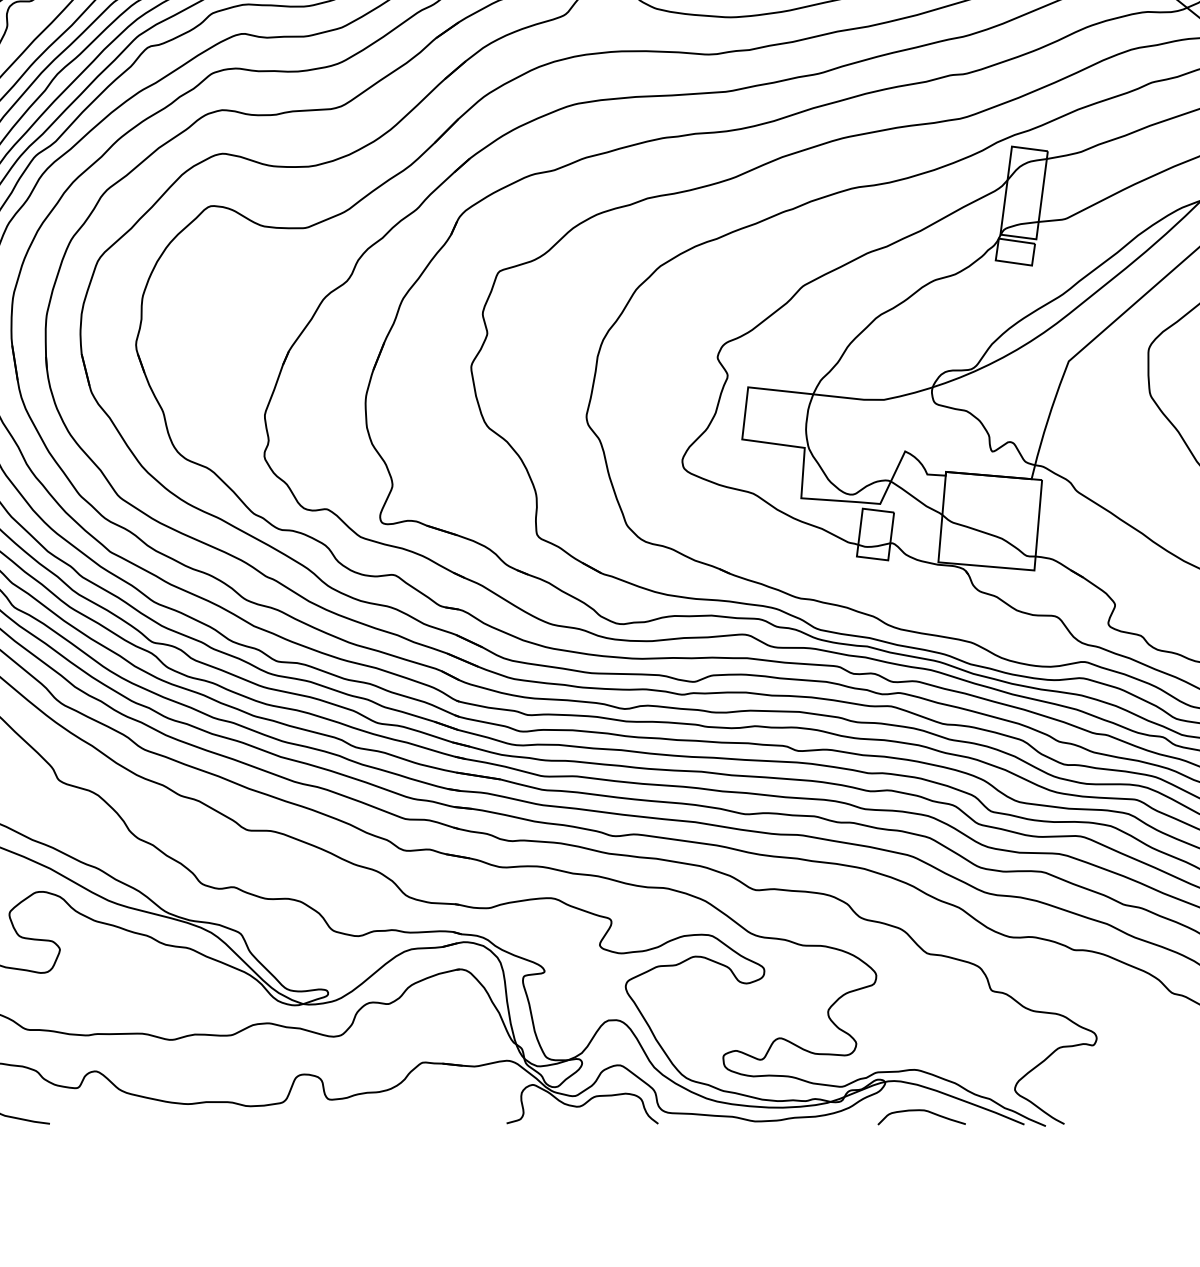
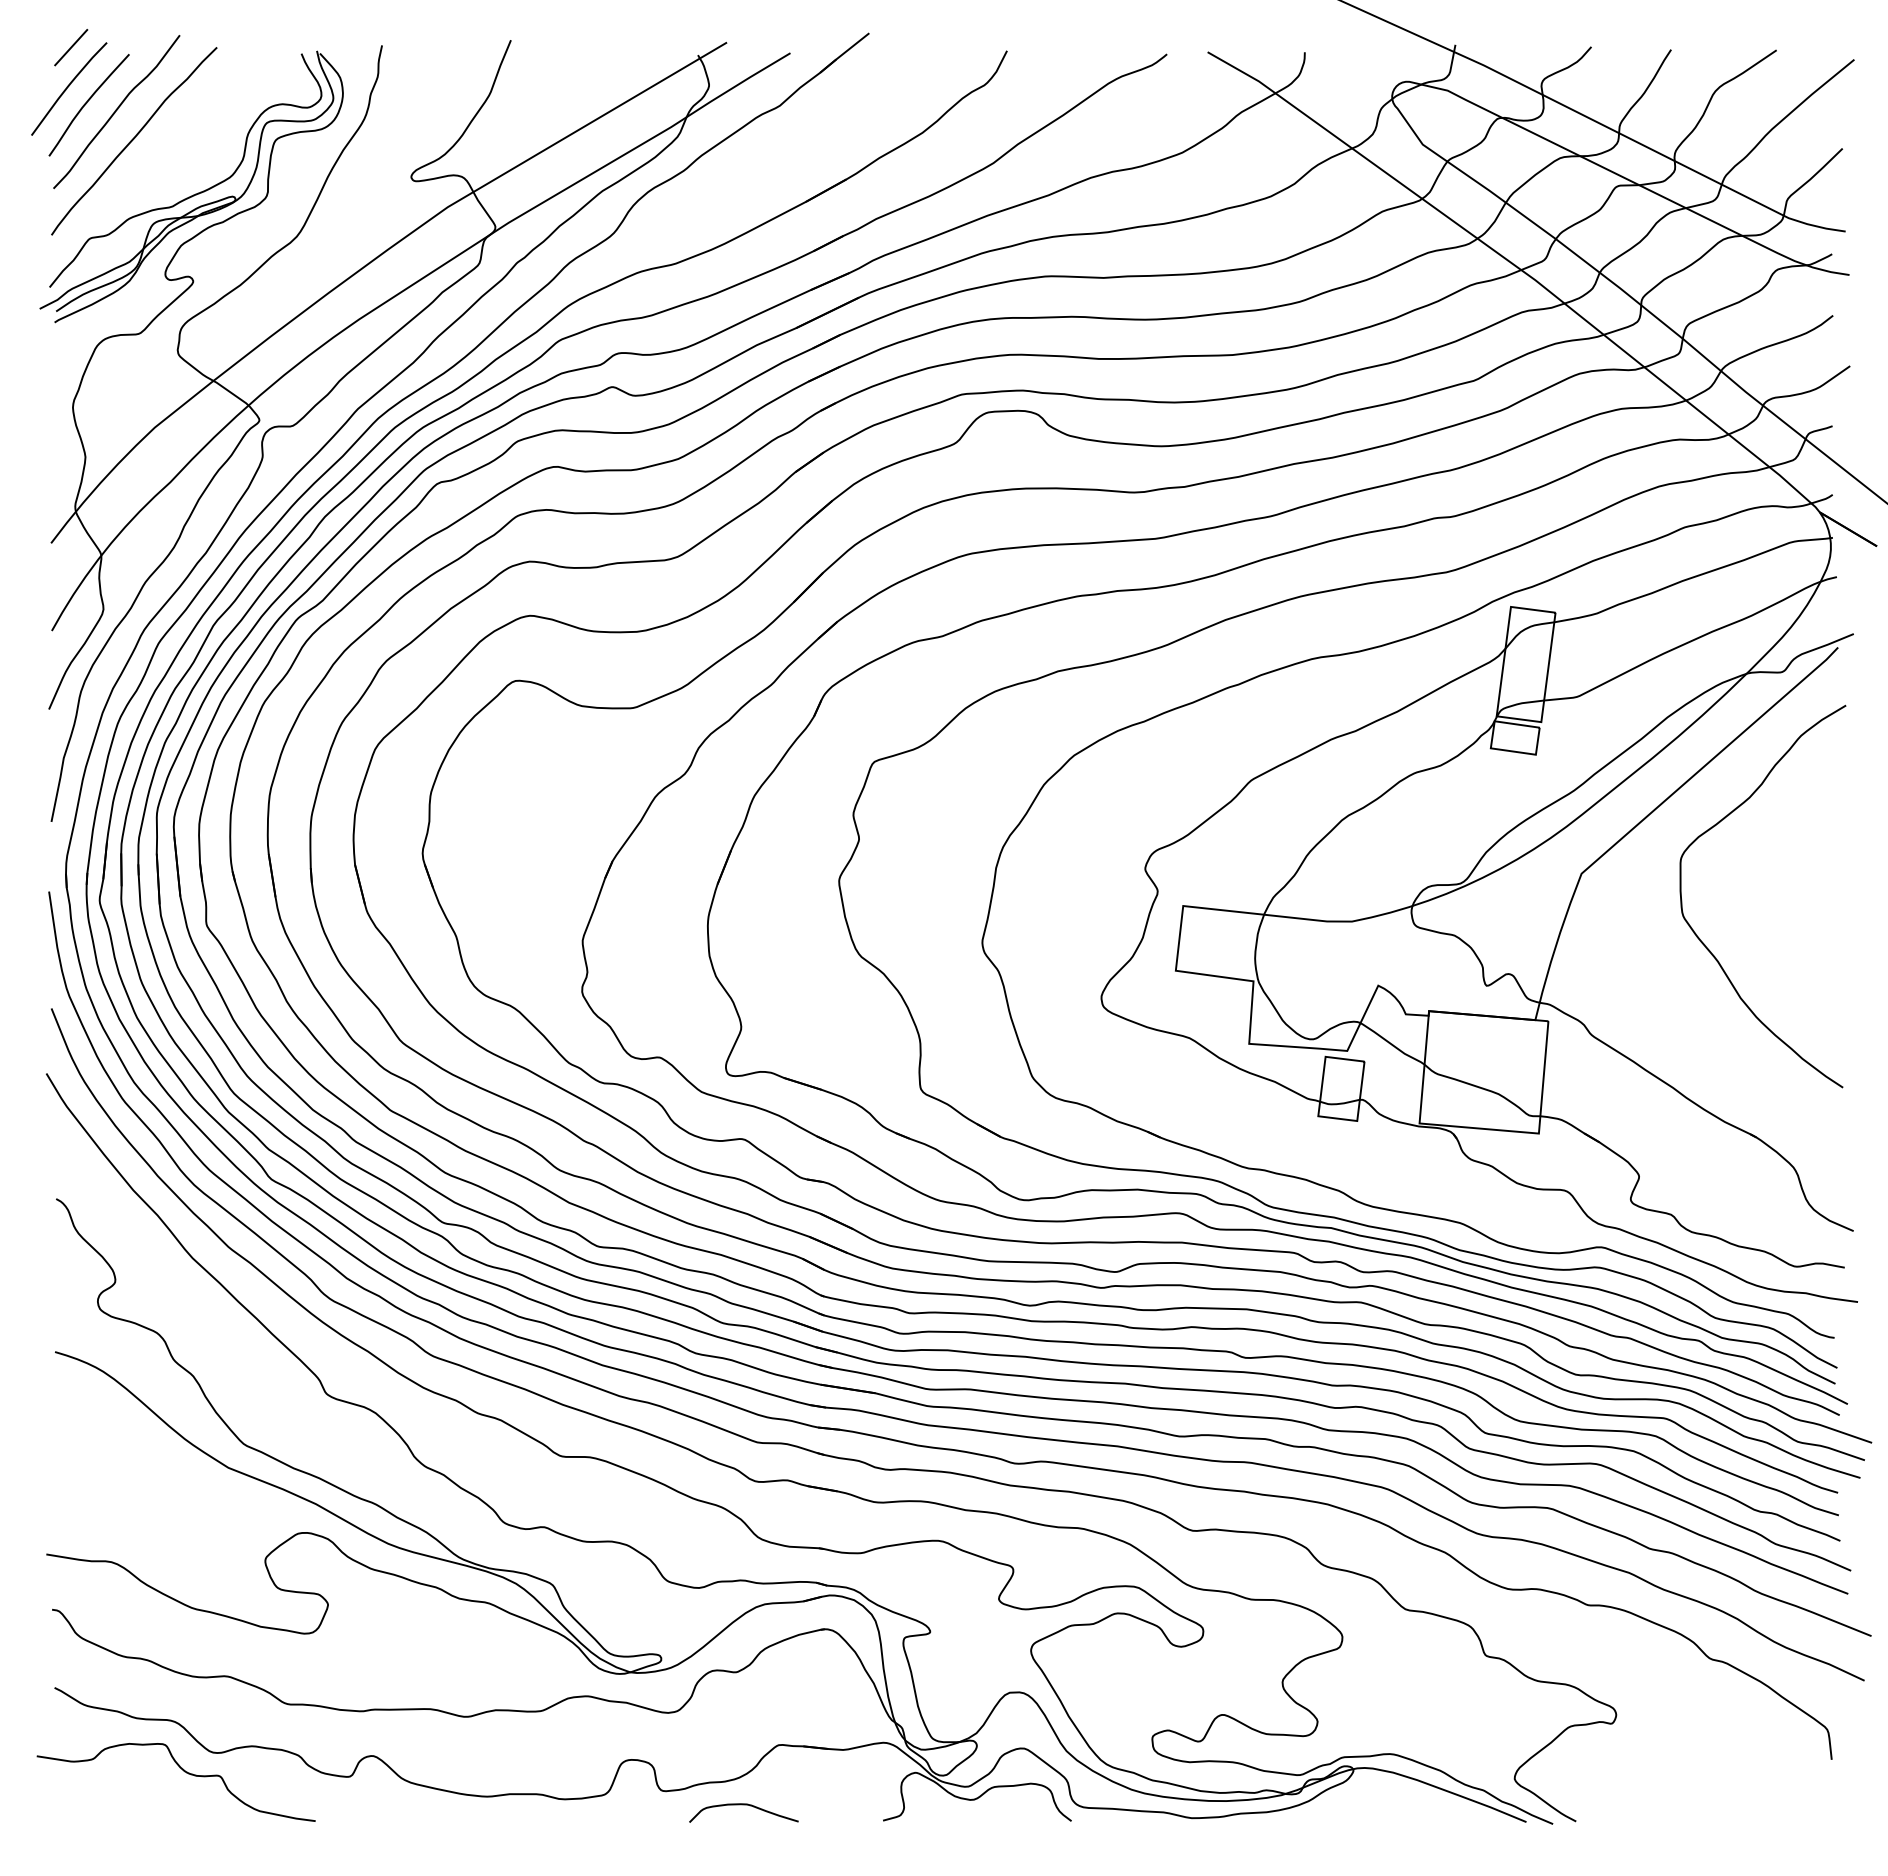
curve: (921, 1111) -> (743, 1805), moved

